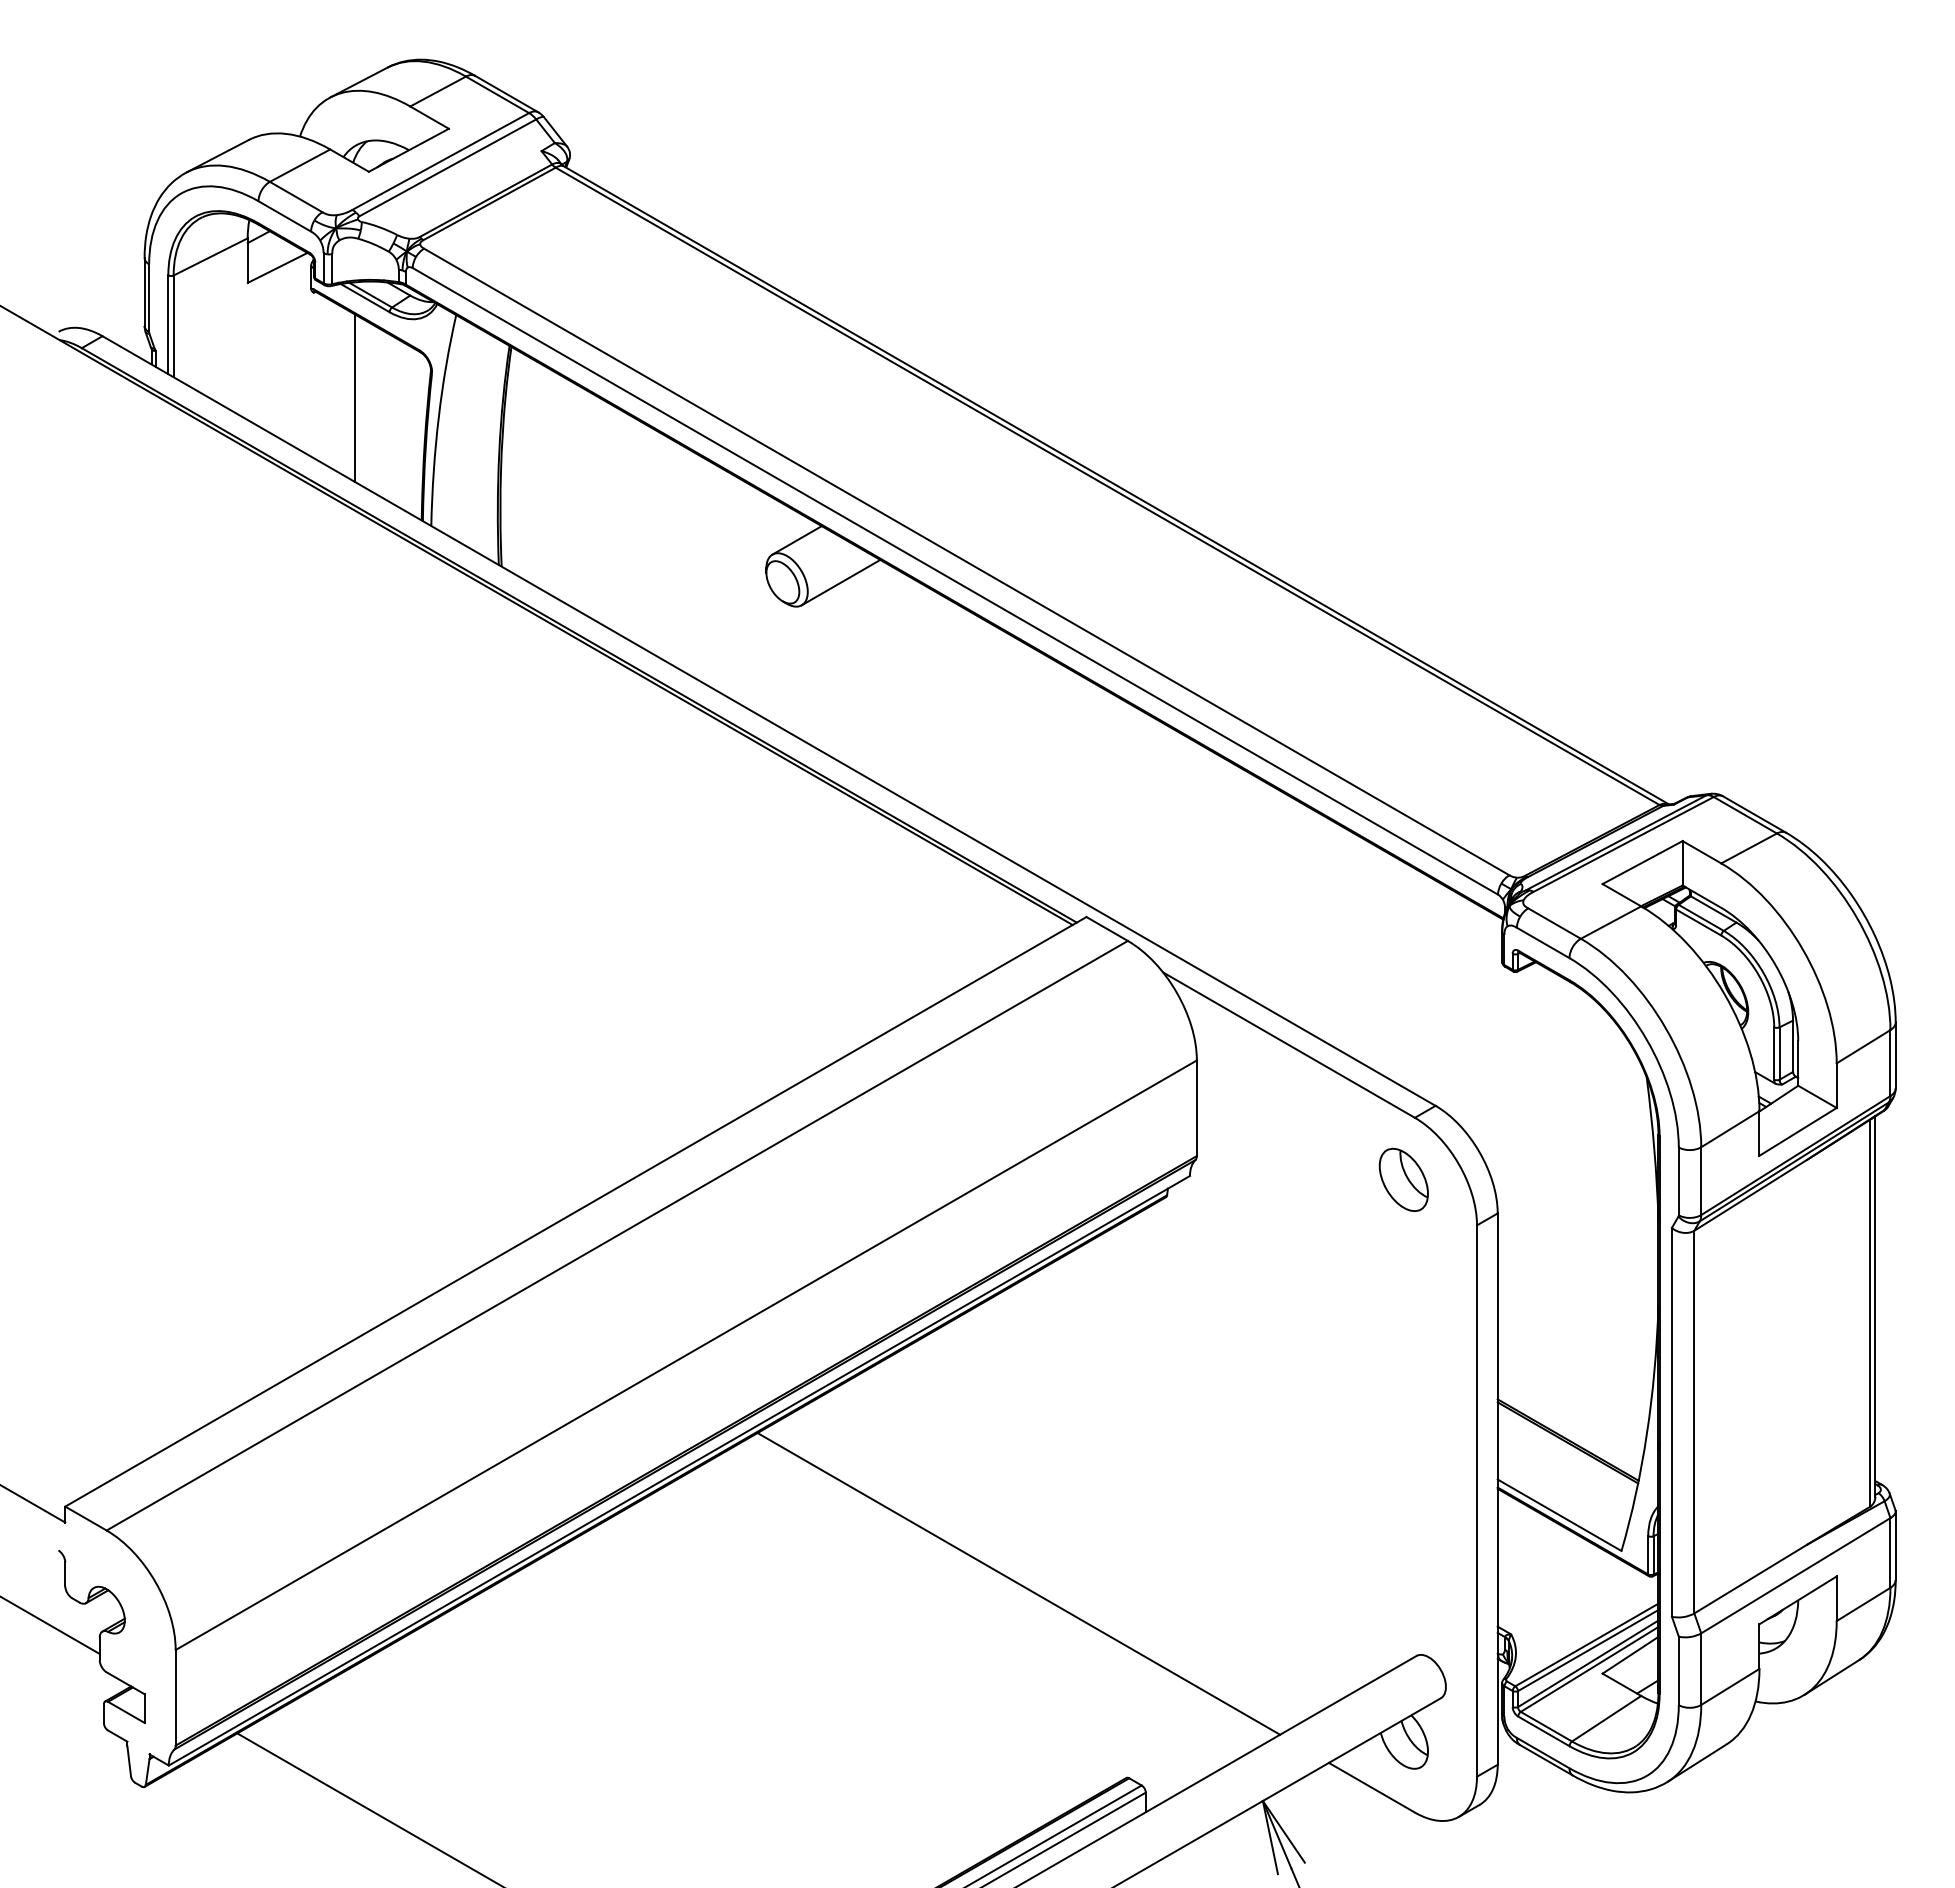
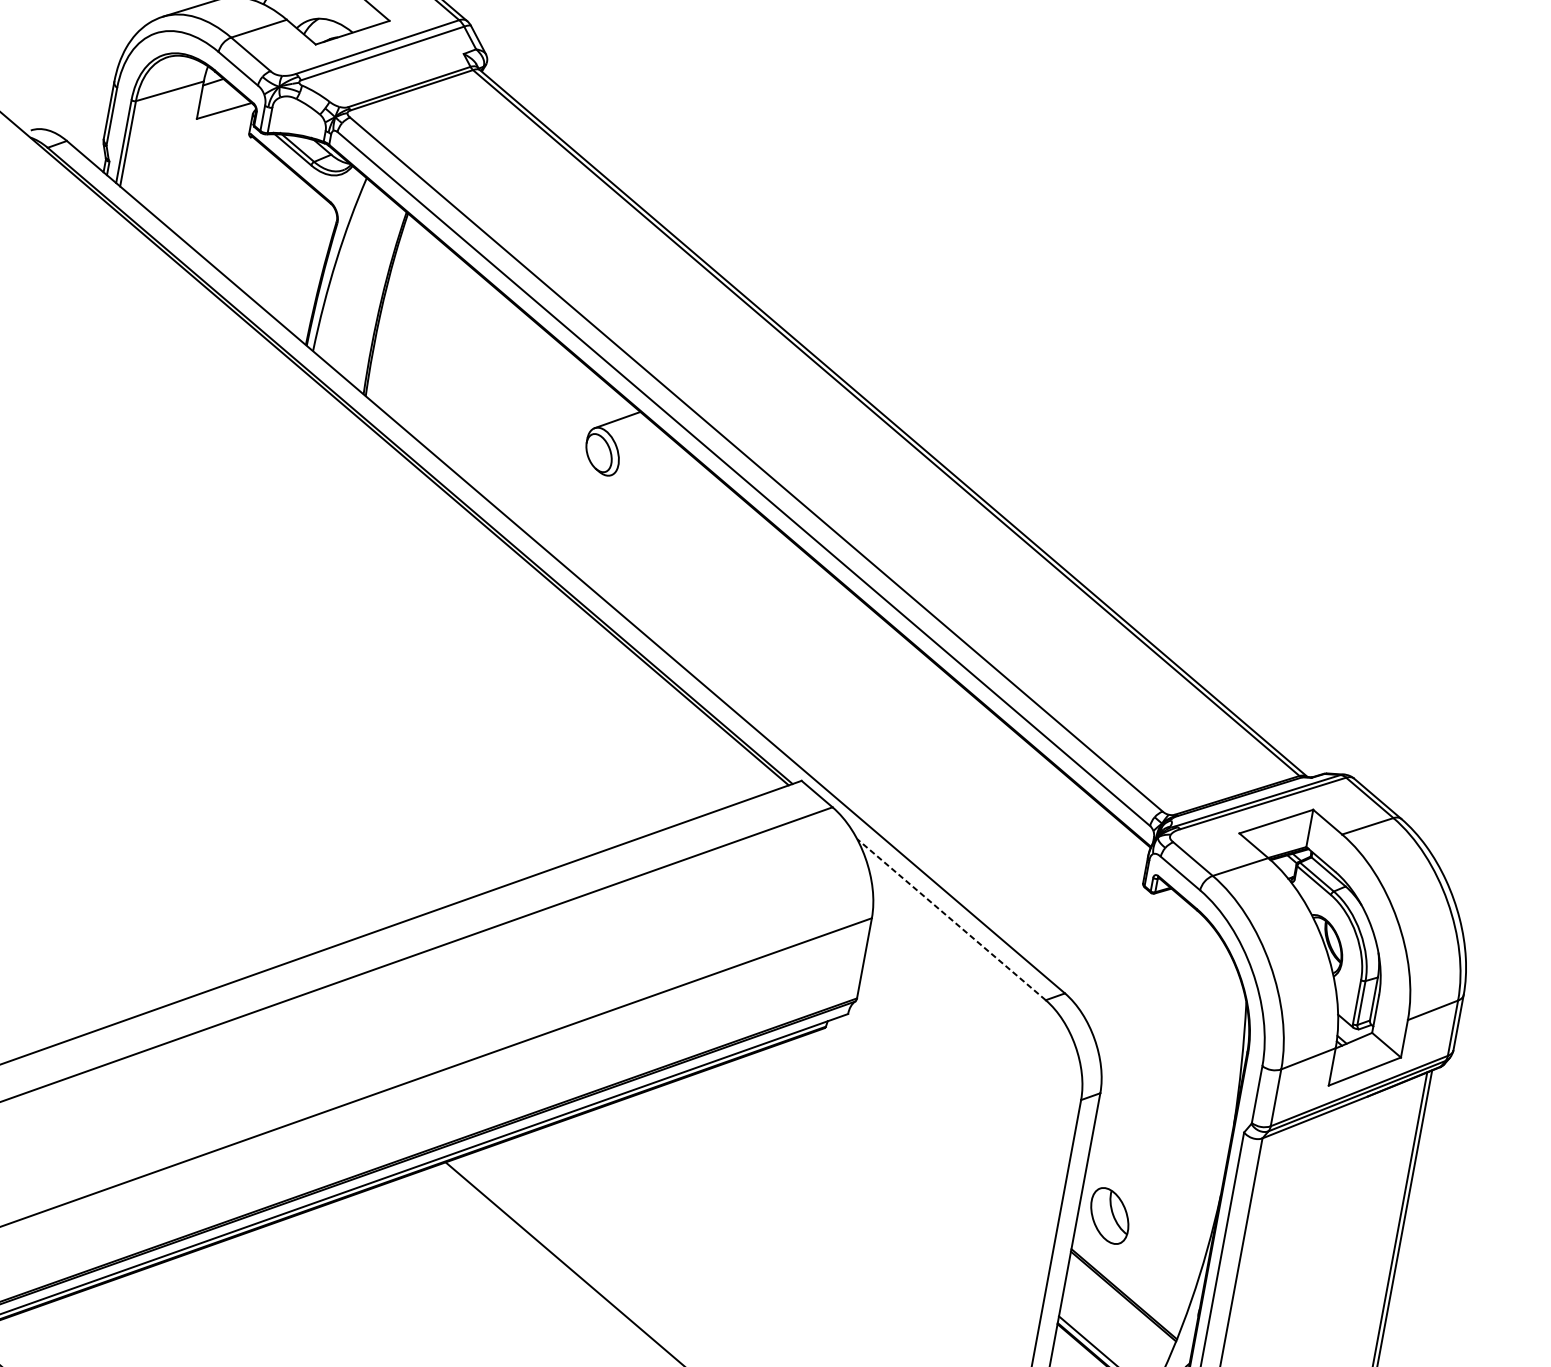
line: (355, 398) -> (269, 232), removed
line: (840, 582) -> (647, 462), removed
line: (1288, 1044) -> (951, 919), solid -> dashed
part: (1403, 1179) -> (1109, 1215), moved

